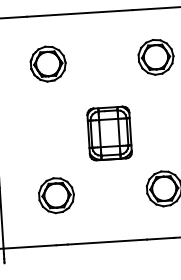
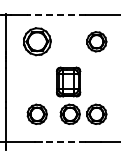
line: (78, 14) -> (55, 15), solid -> dashed
part: (46, 63) -> (36, 41), size x1.4
part: (114, 190) -> (69, 113), added
line: (107, 241) -> (63, 141), solid -> dashed

